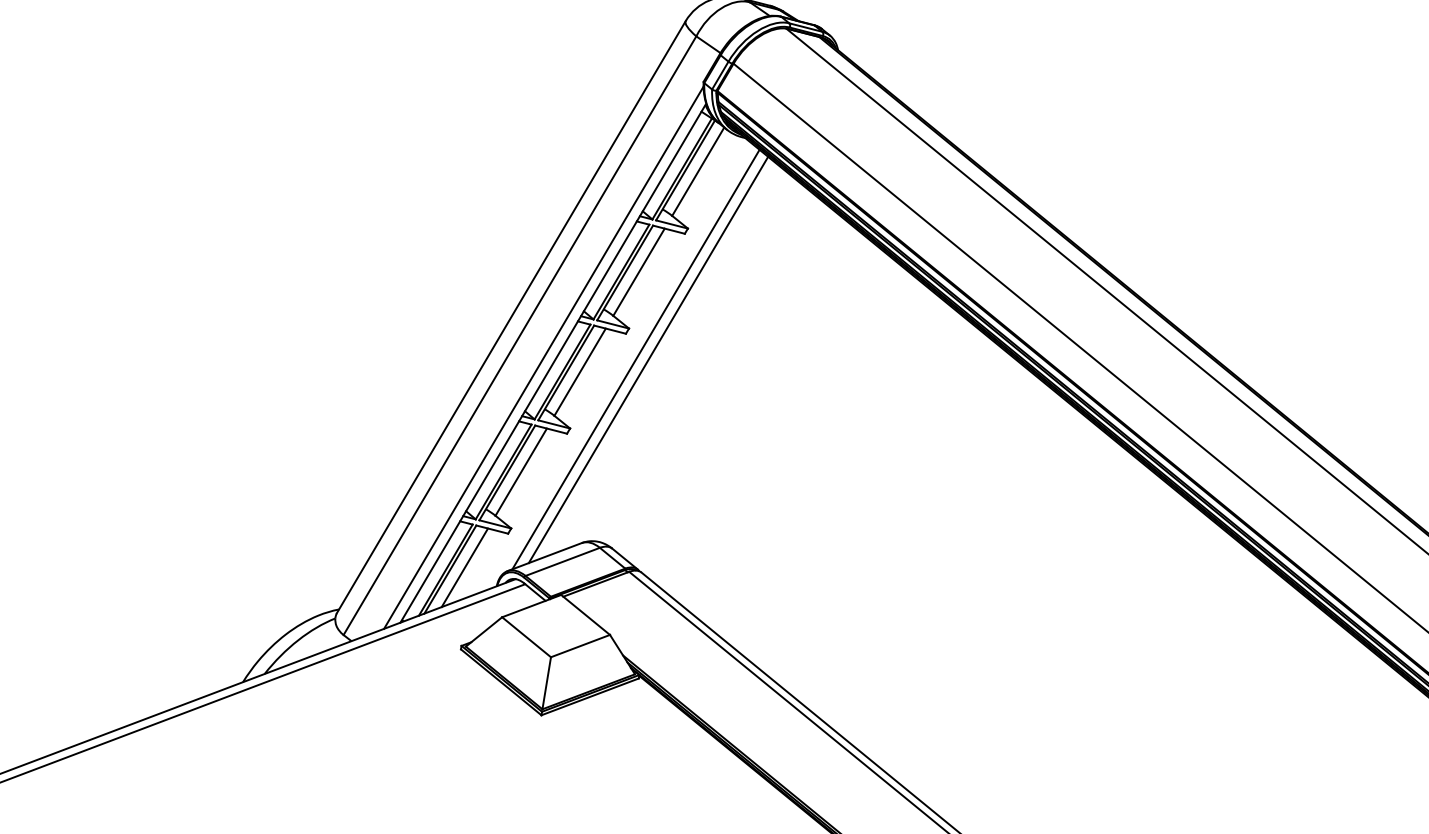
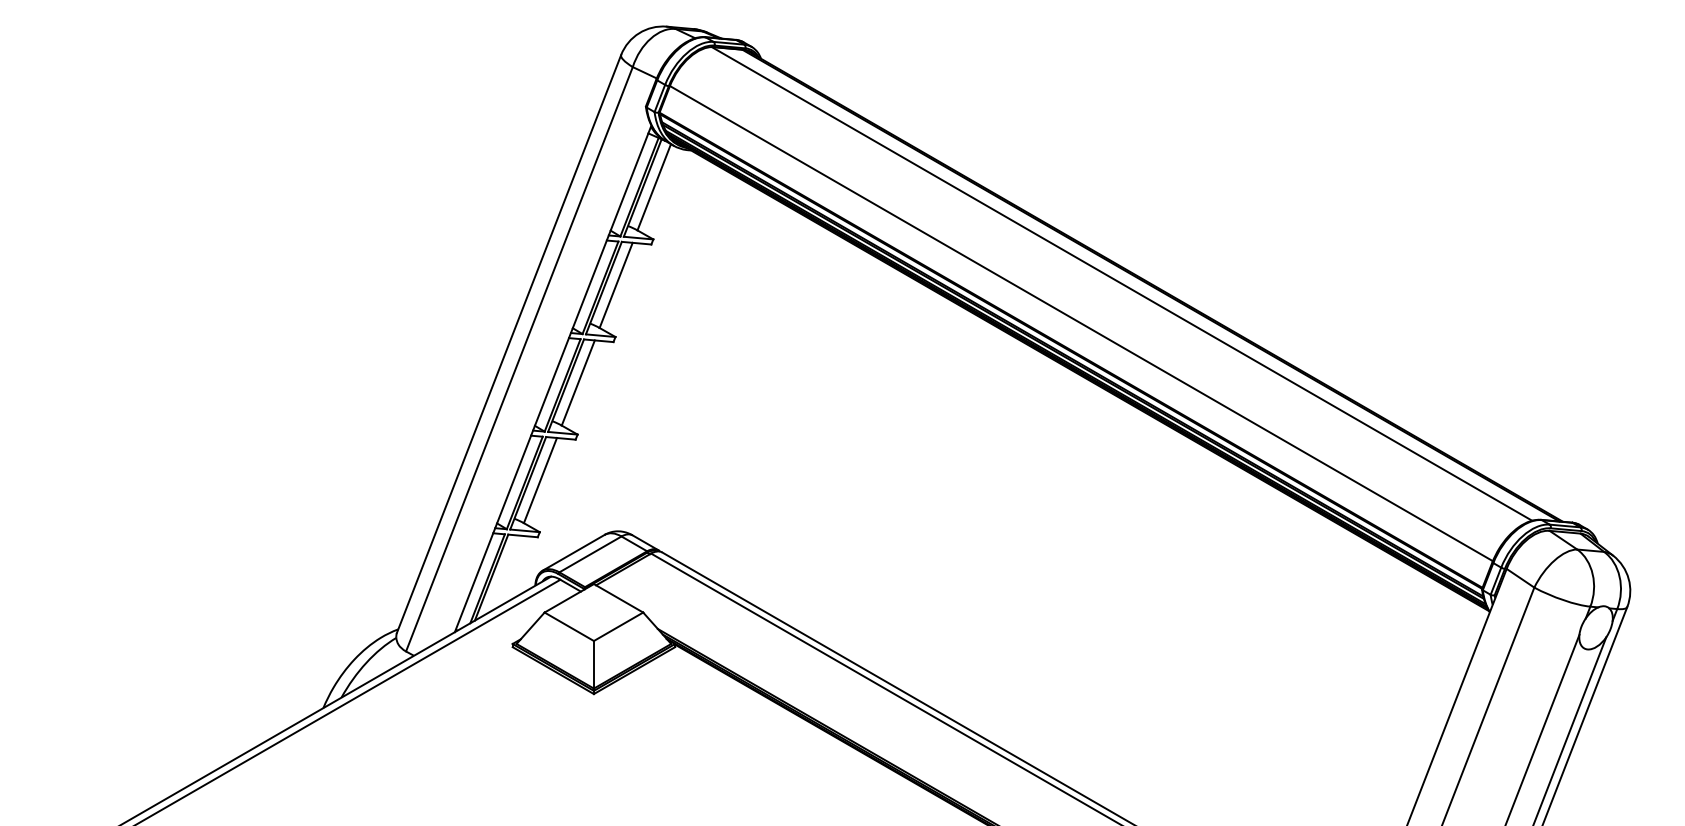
line: (543, 357) -> (543, 375), removed
line: (635, 359) -> (625, 363), removed
line: (648, 359) -> (637, 361), removed
line: (465, 567) -> (504, 573), removed

